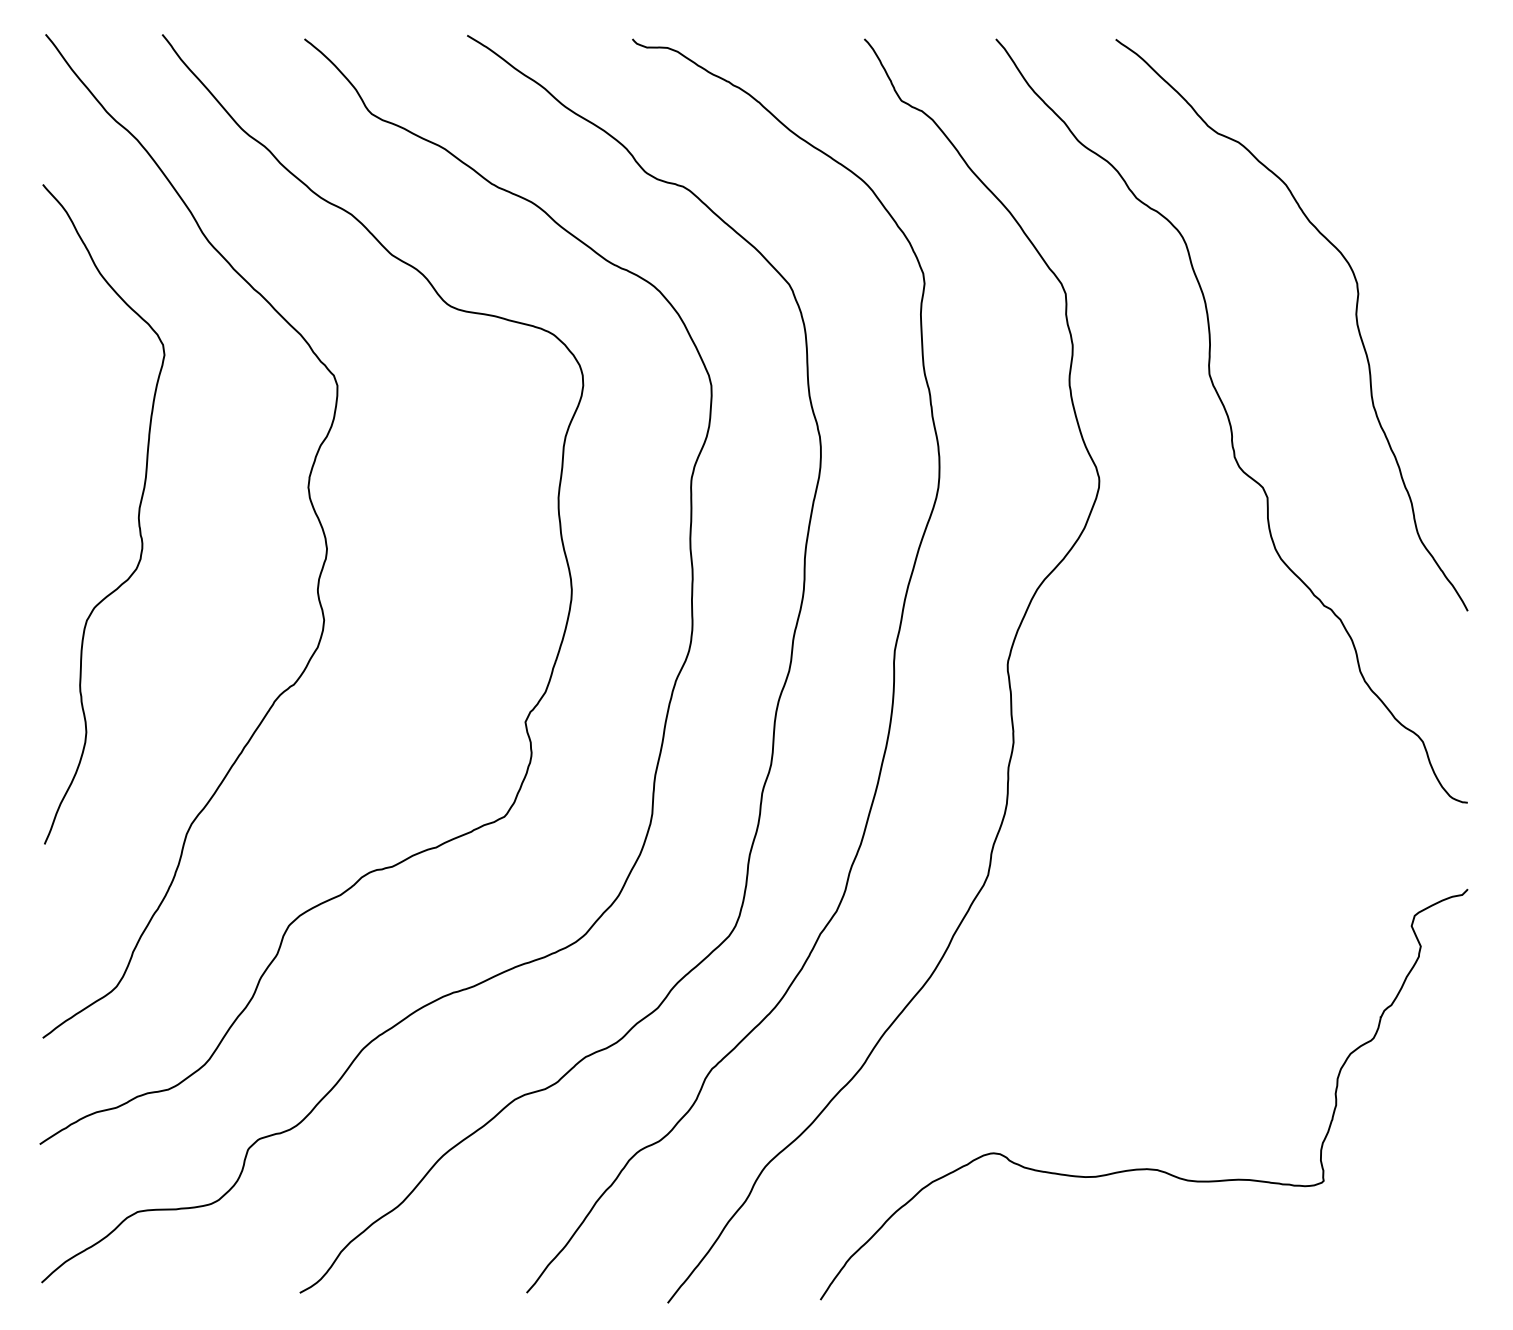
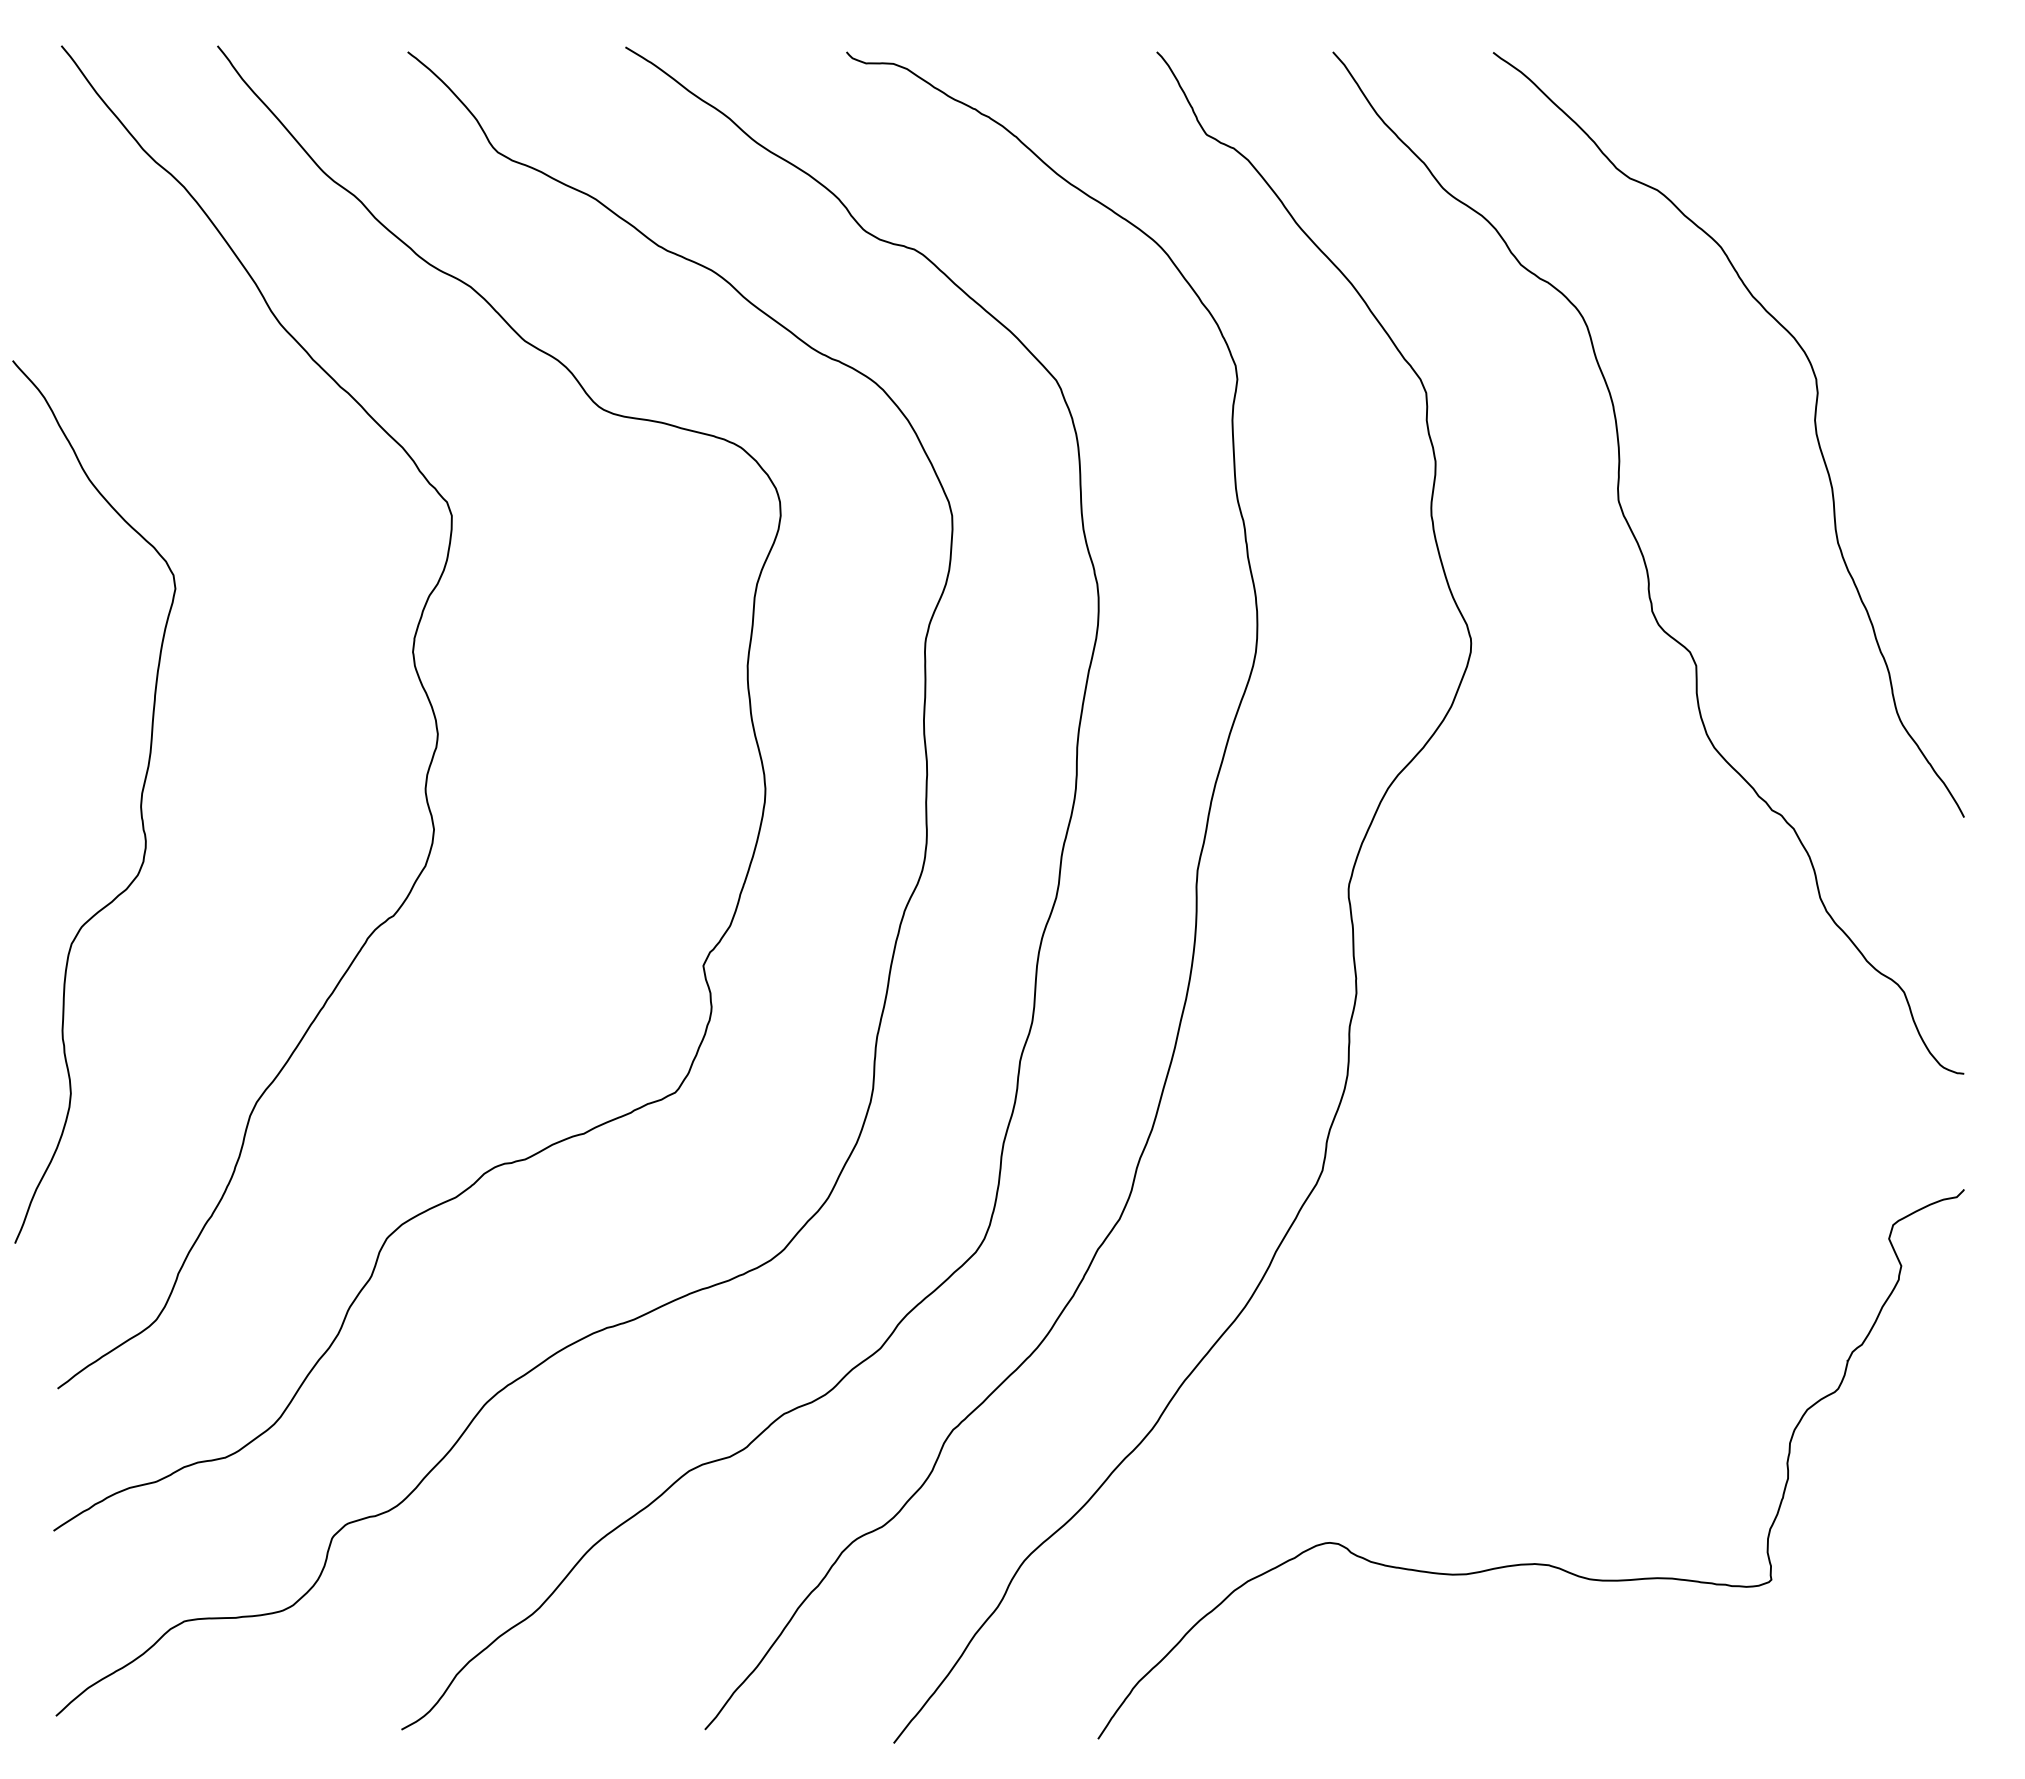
curve: (138, 514) -> (140, 801), moved

